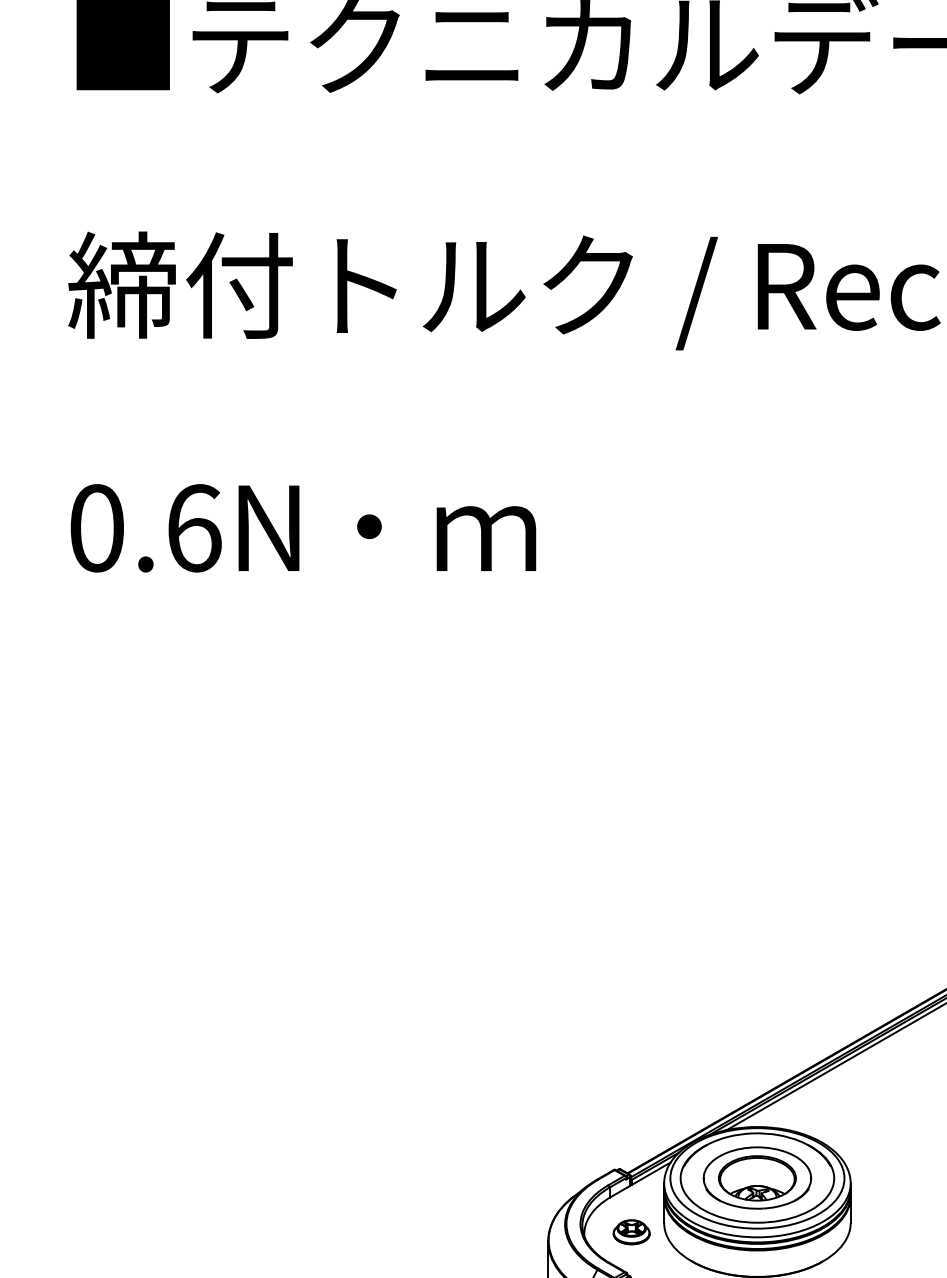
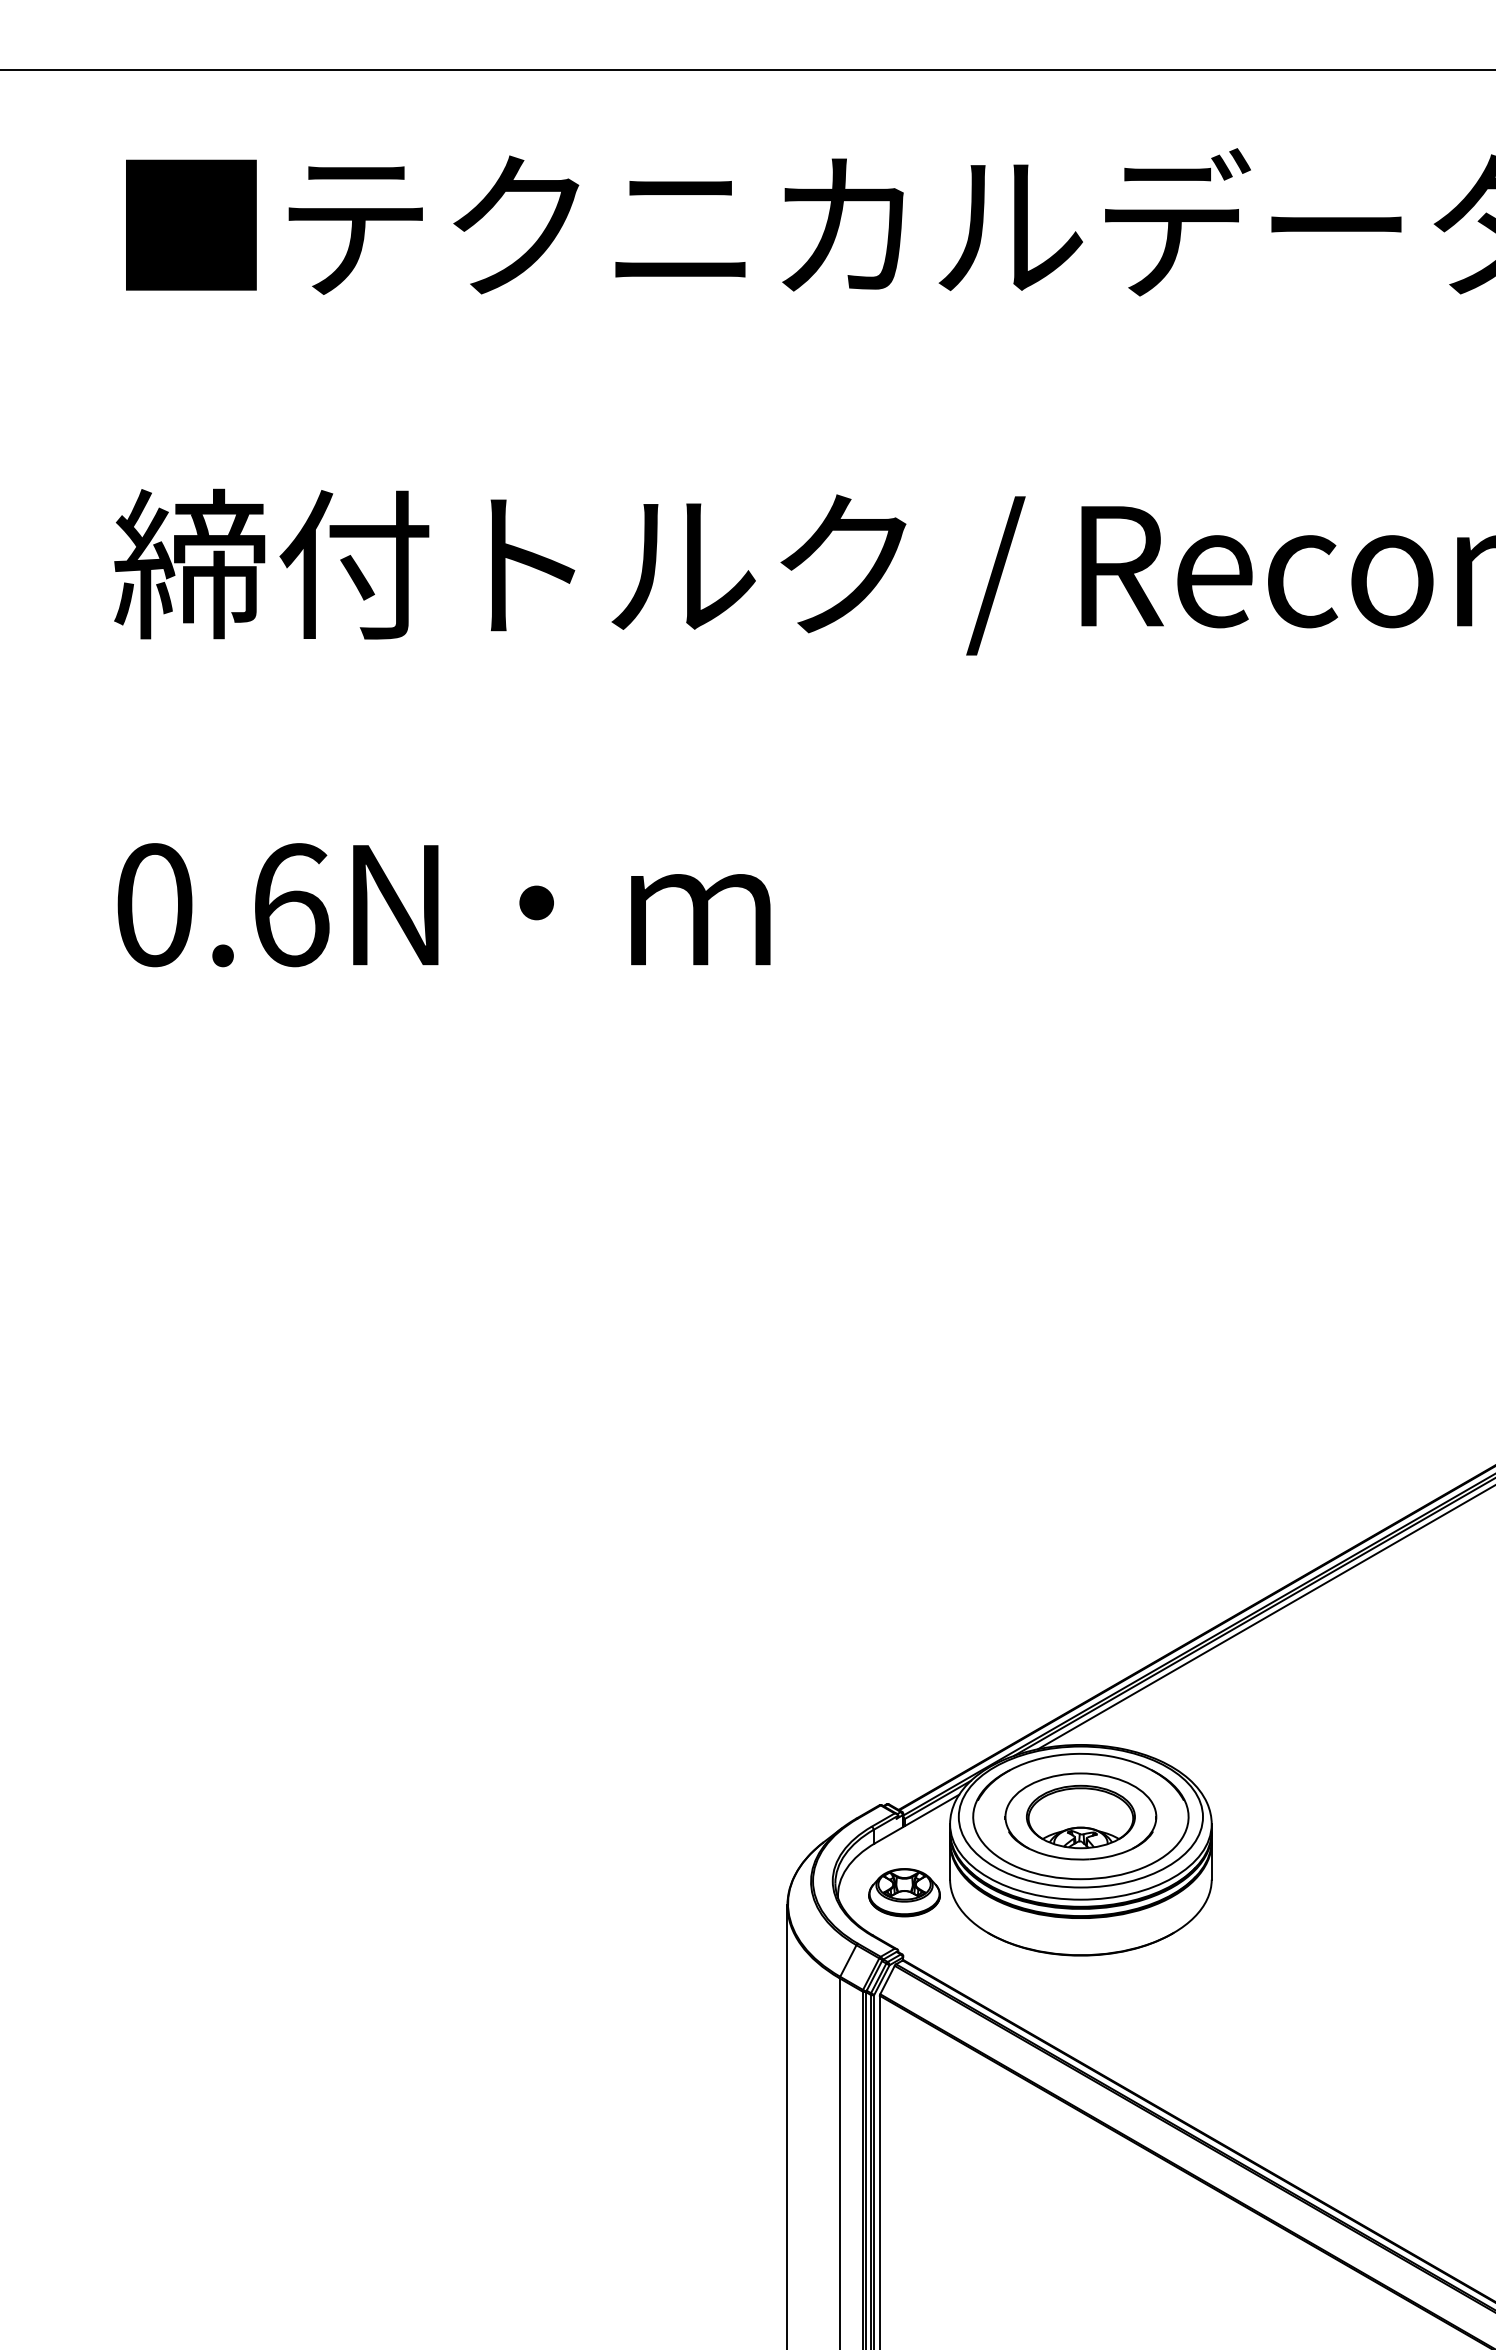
part: (631, 1232) -> (904, 1892), size x1.4

